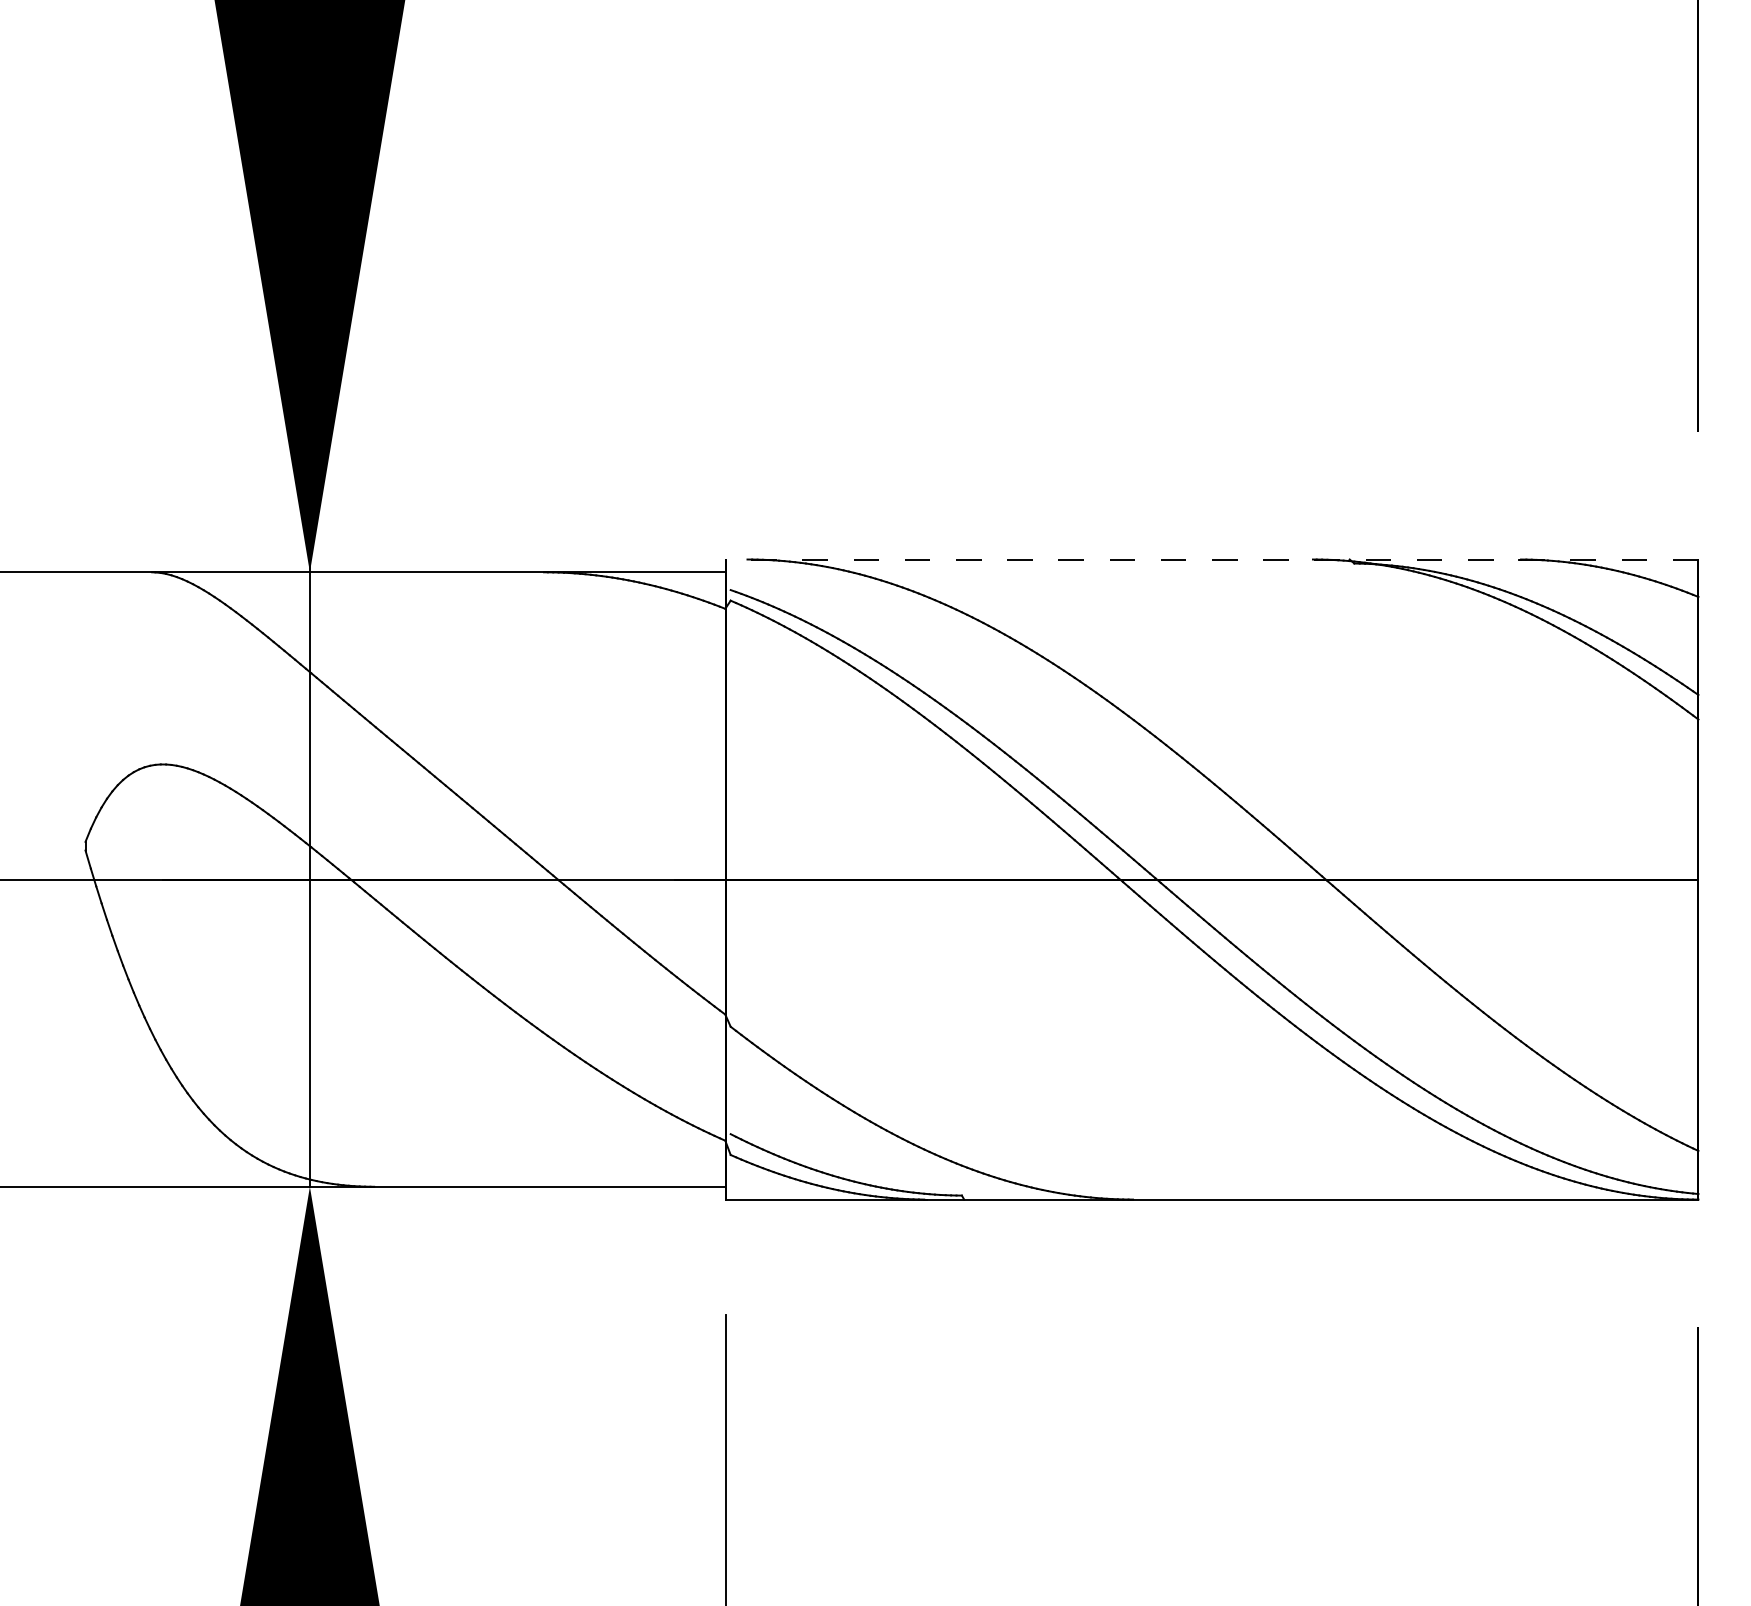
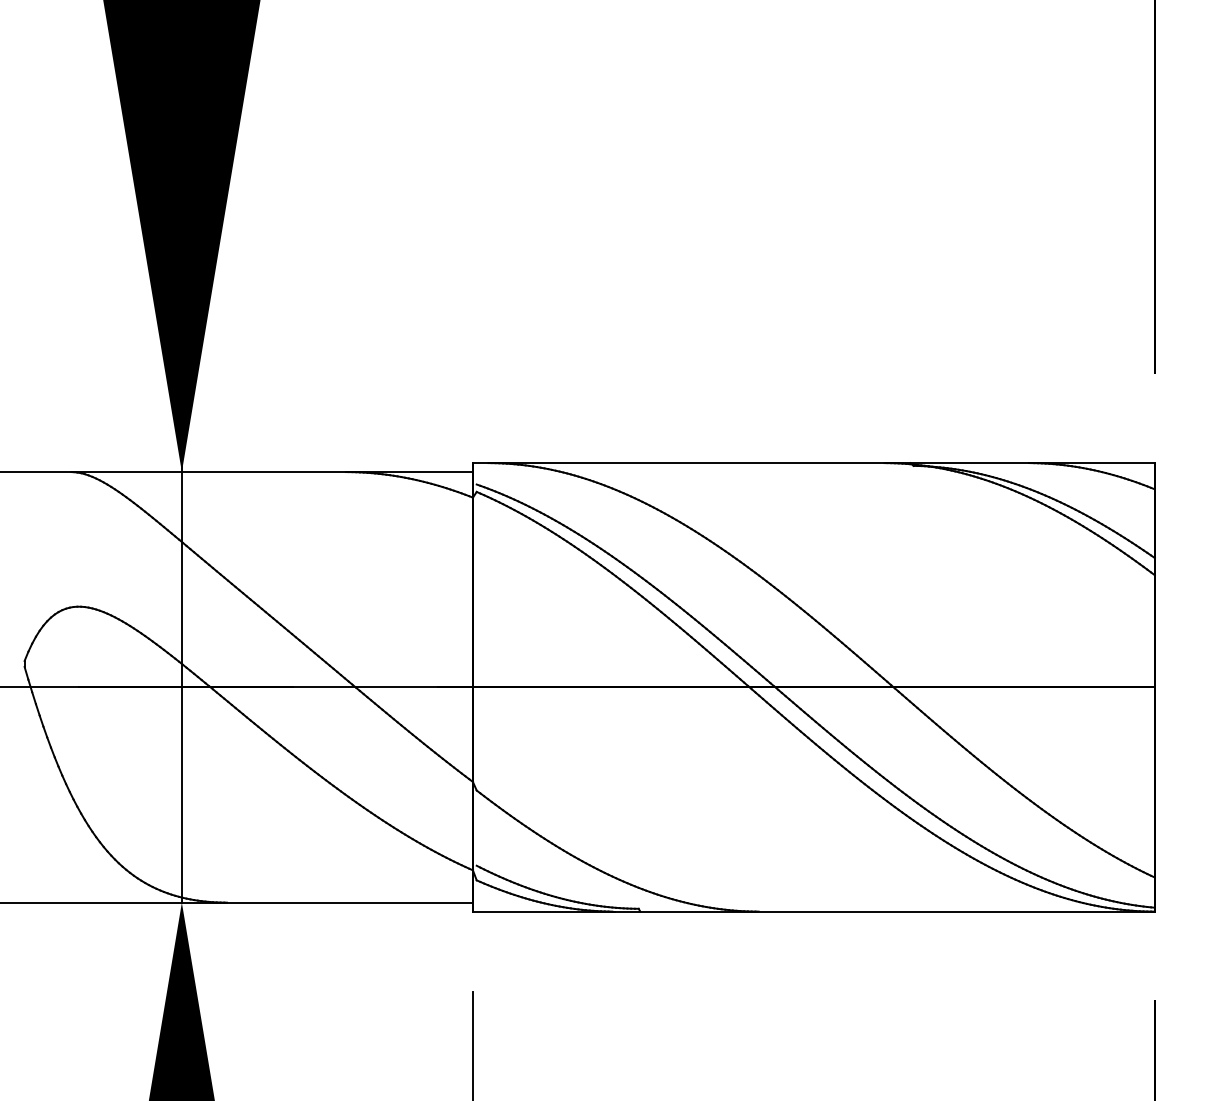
line: (1211, 559) -> (813, 463), dashed -> solid

